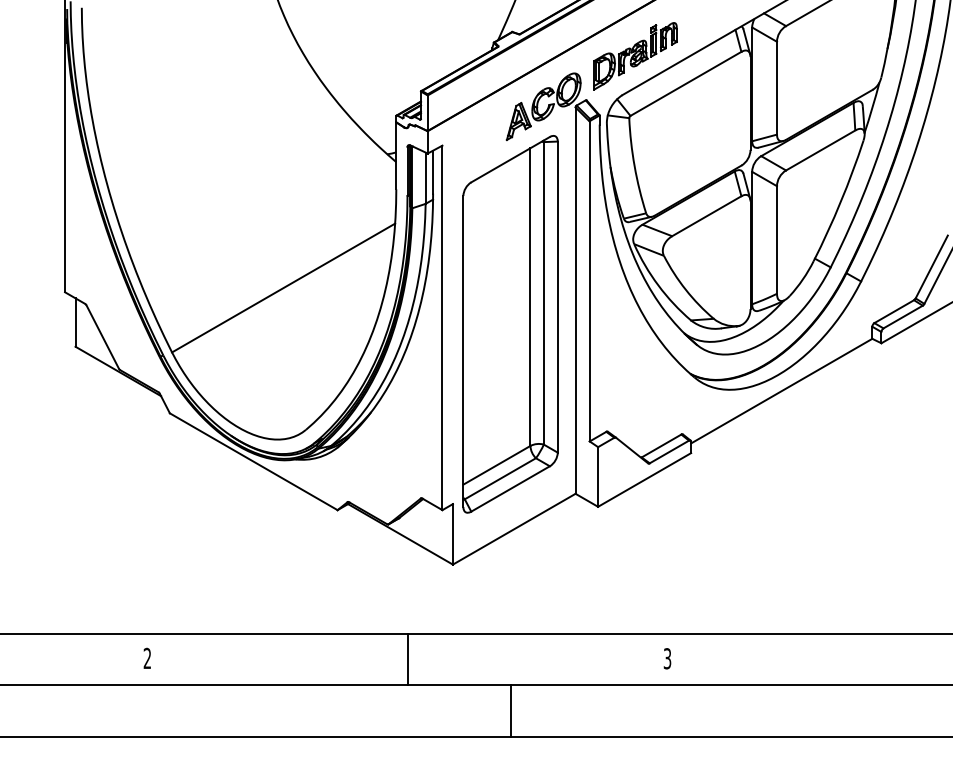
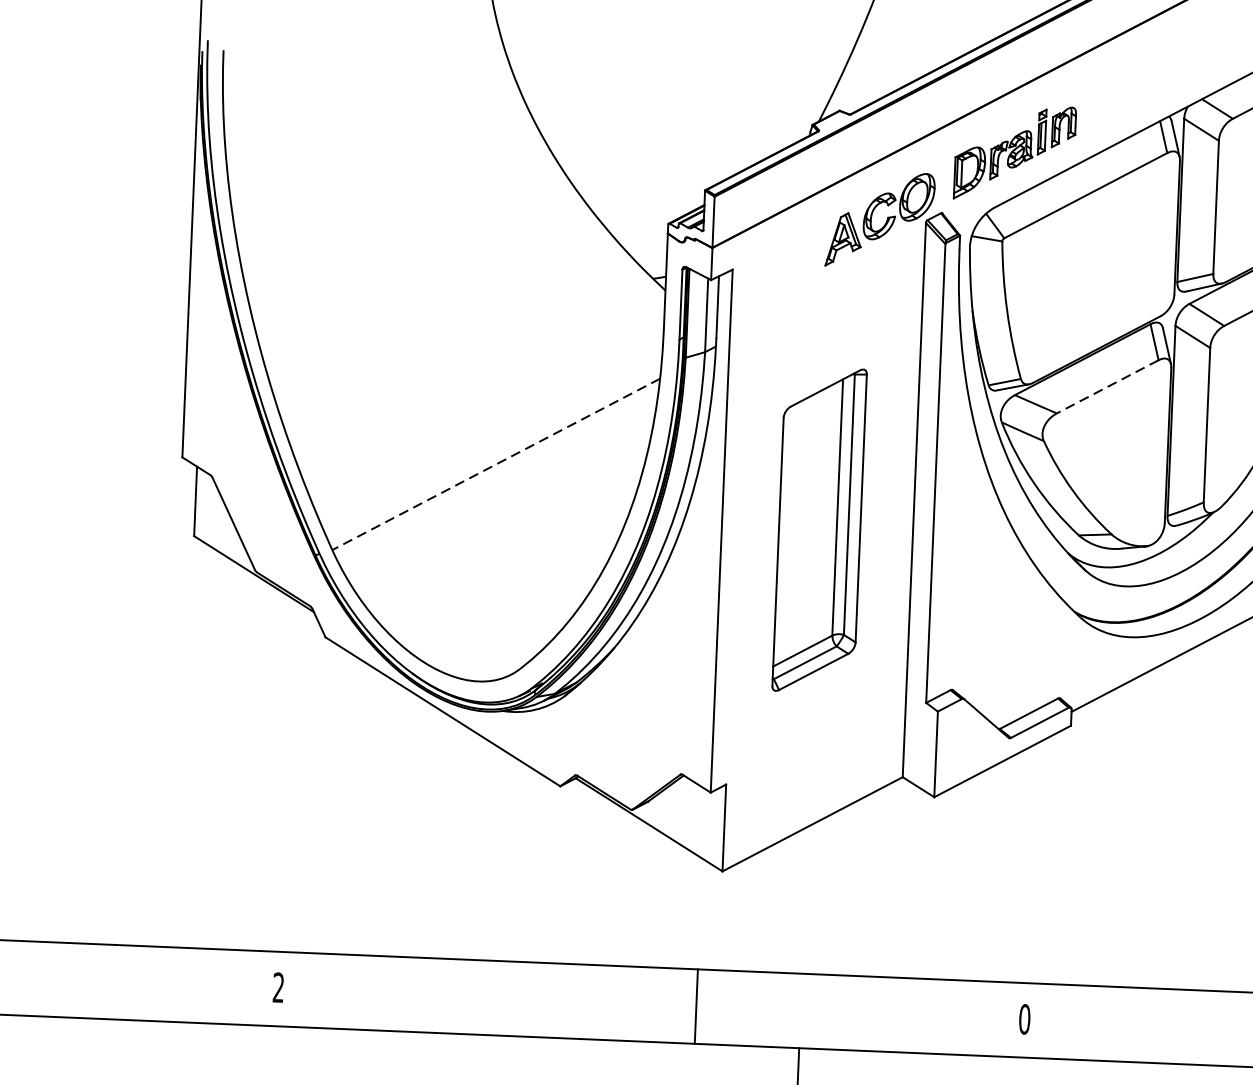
line: (706, 216) -> (1107, 387), solid -> dashed
line: (283, 288) -> (496, 465), solid -> dashed
part: (510, 324) -> (819, 530), size x0.6
text: (667, 658) -> (1024, 1018), 3 -> 0
line: (407, 659) -> (696, 1006), moved

